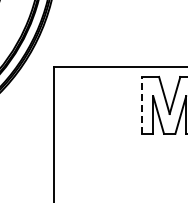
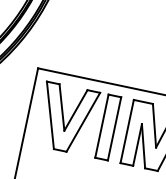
line: (141, 104) -> (126, 130), dashed -> solid
part: (96, 105) -> (76, 121), added

